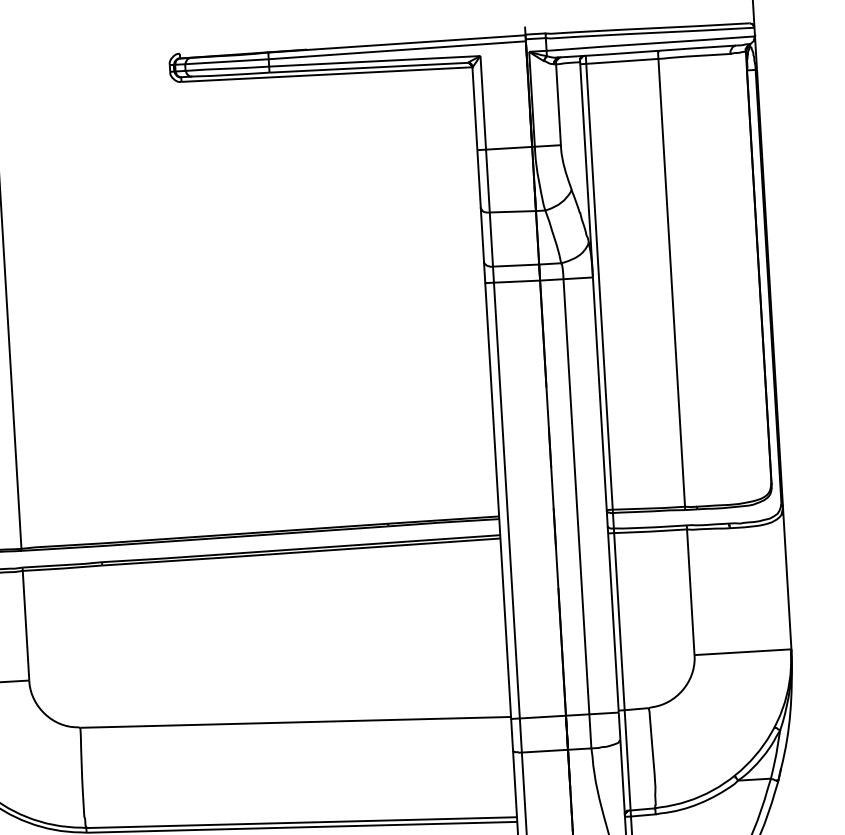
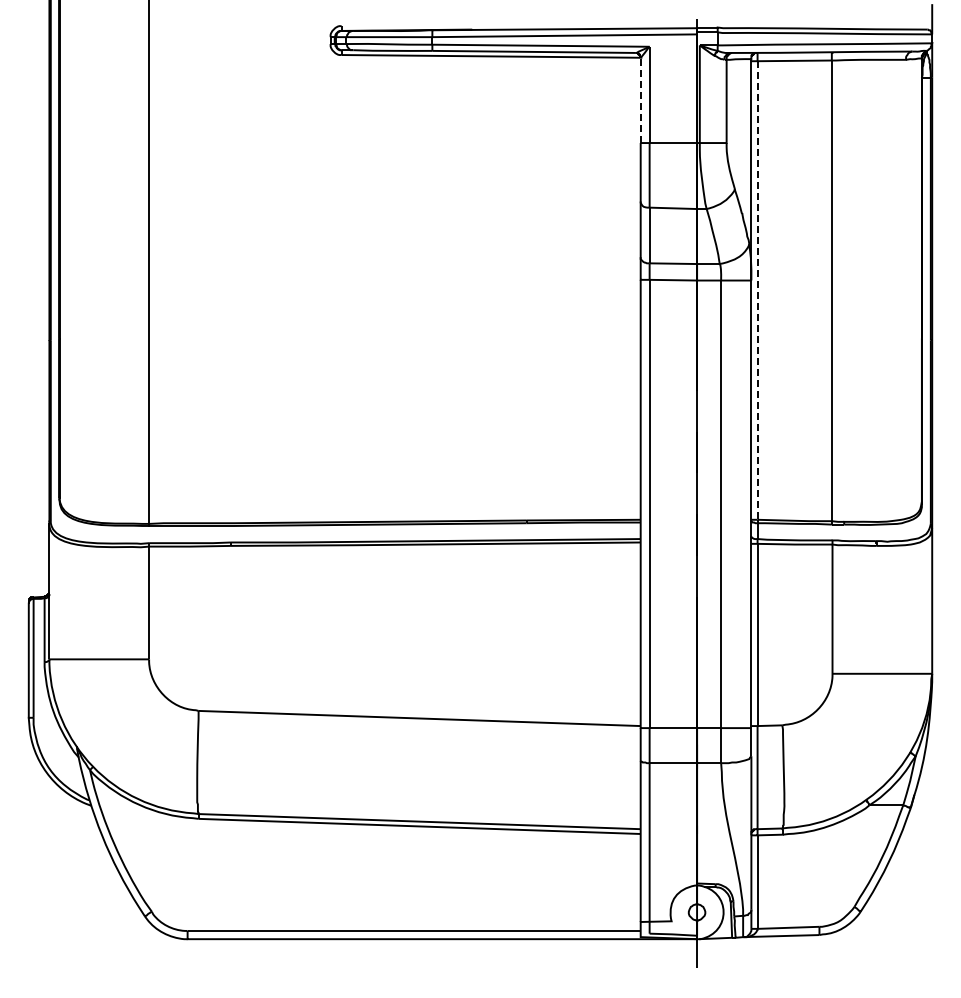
line: (474, 108) -> (640, 100), solid -> dashed
line: (599, 287) -> (757, 291), solid -> dashed

